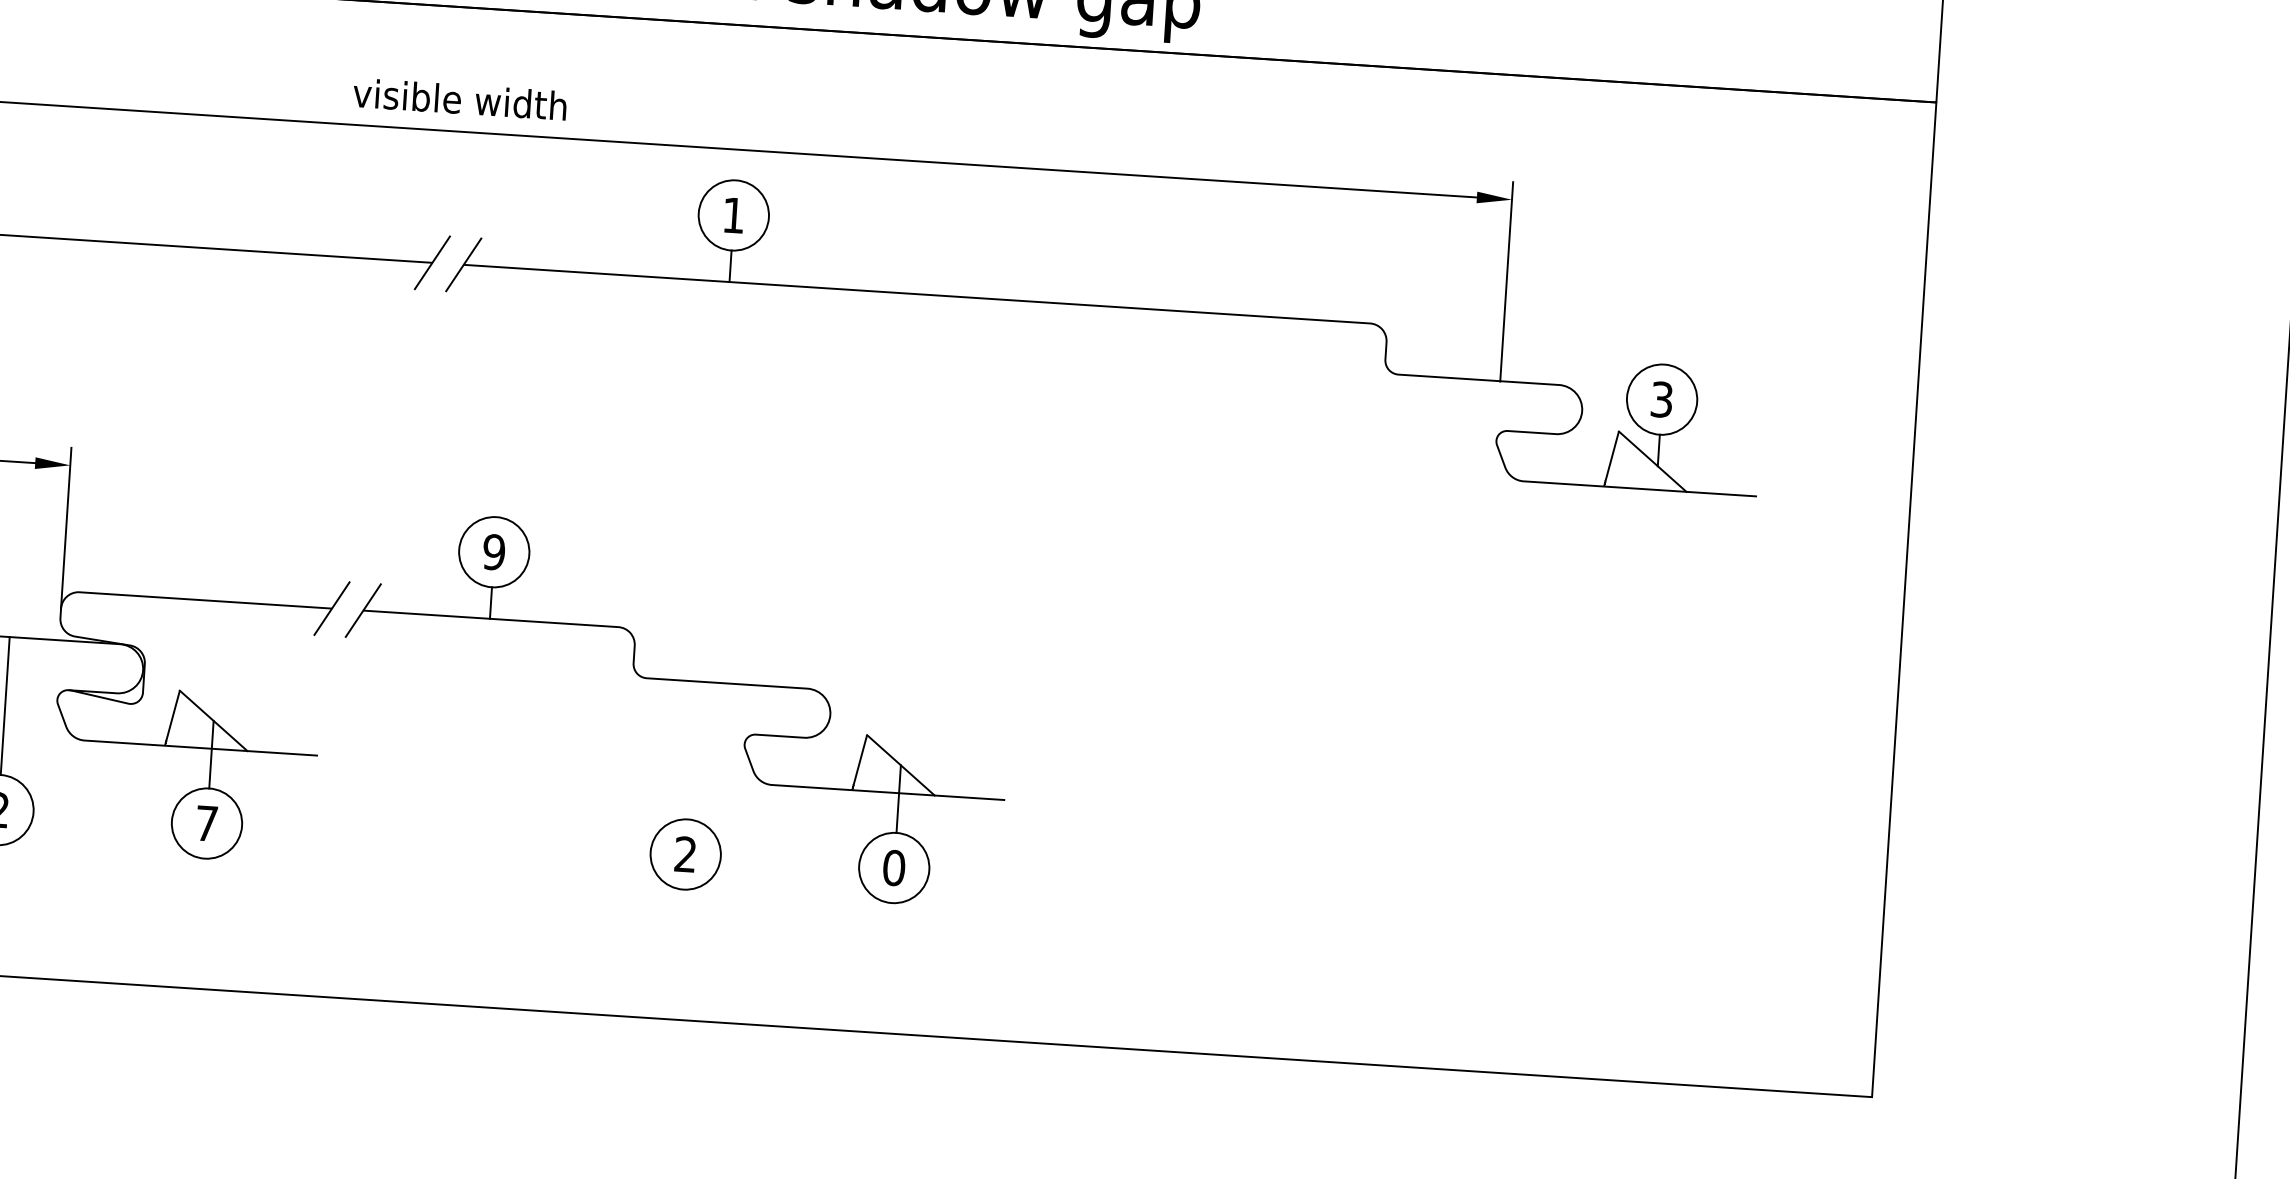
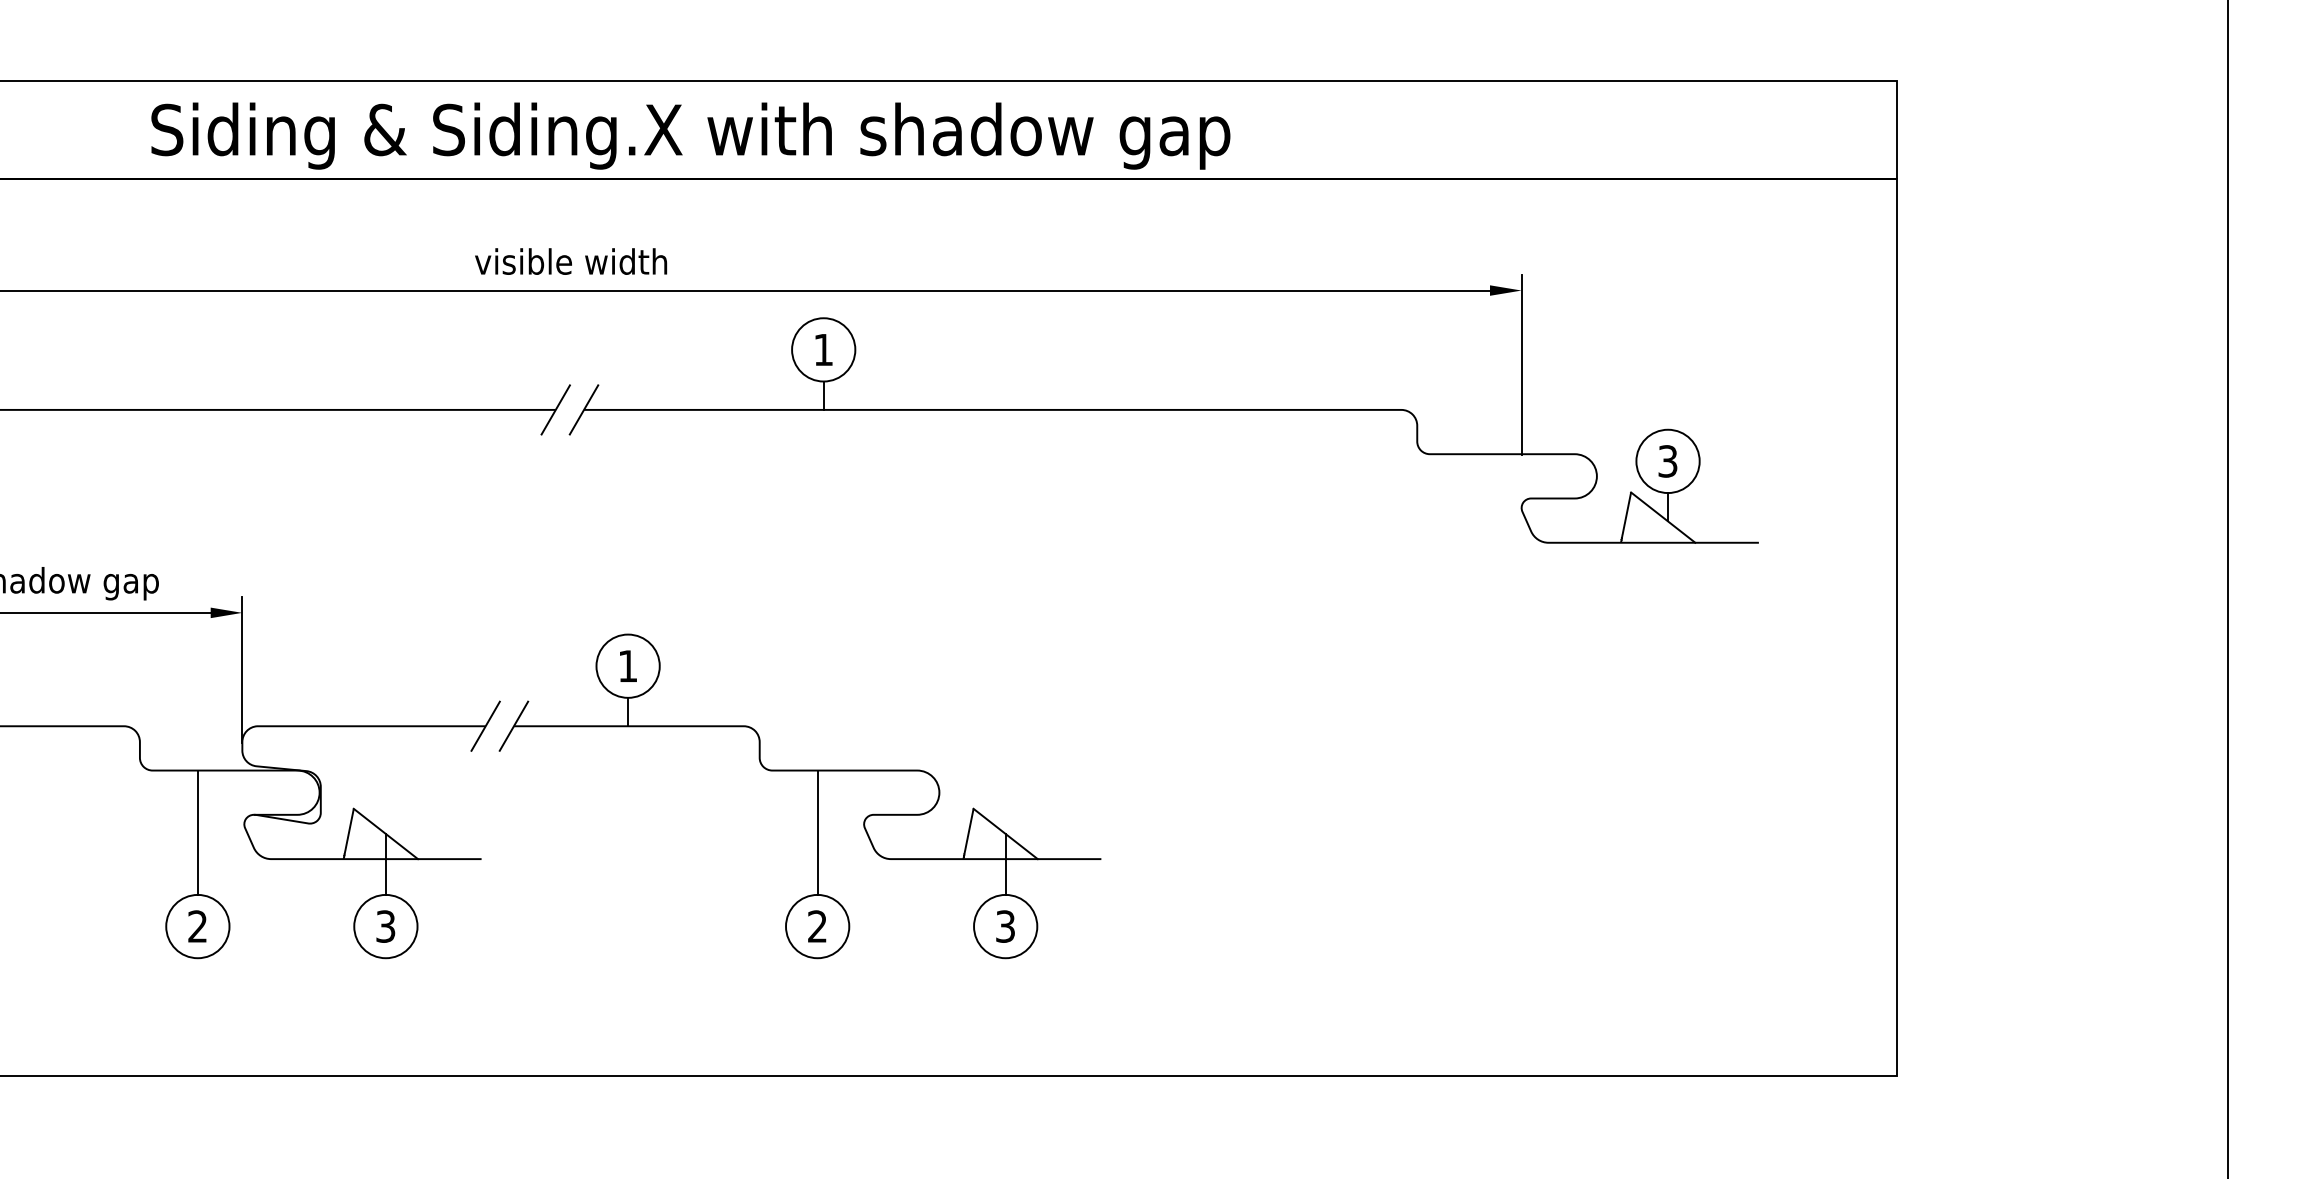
text: (493, 551) -> (627, 665), 9 -> 1
line: (692, 750) -> (817, 832), added
text: (206, 823) -> (385, 926), 7 -> 3
text: (894, 867) -> (1005, 926), 0 -> 3

